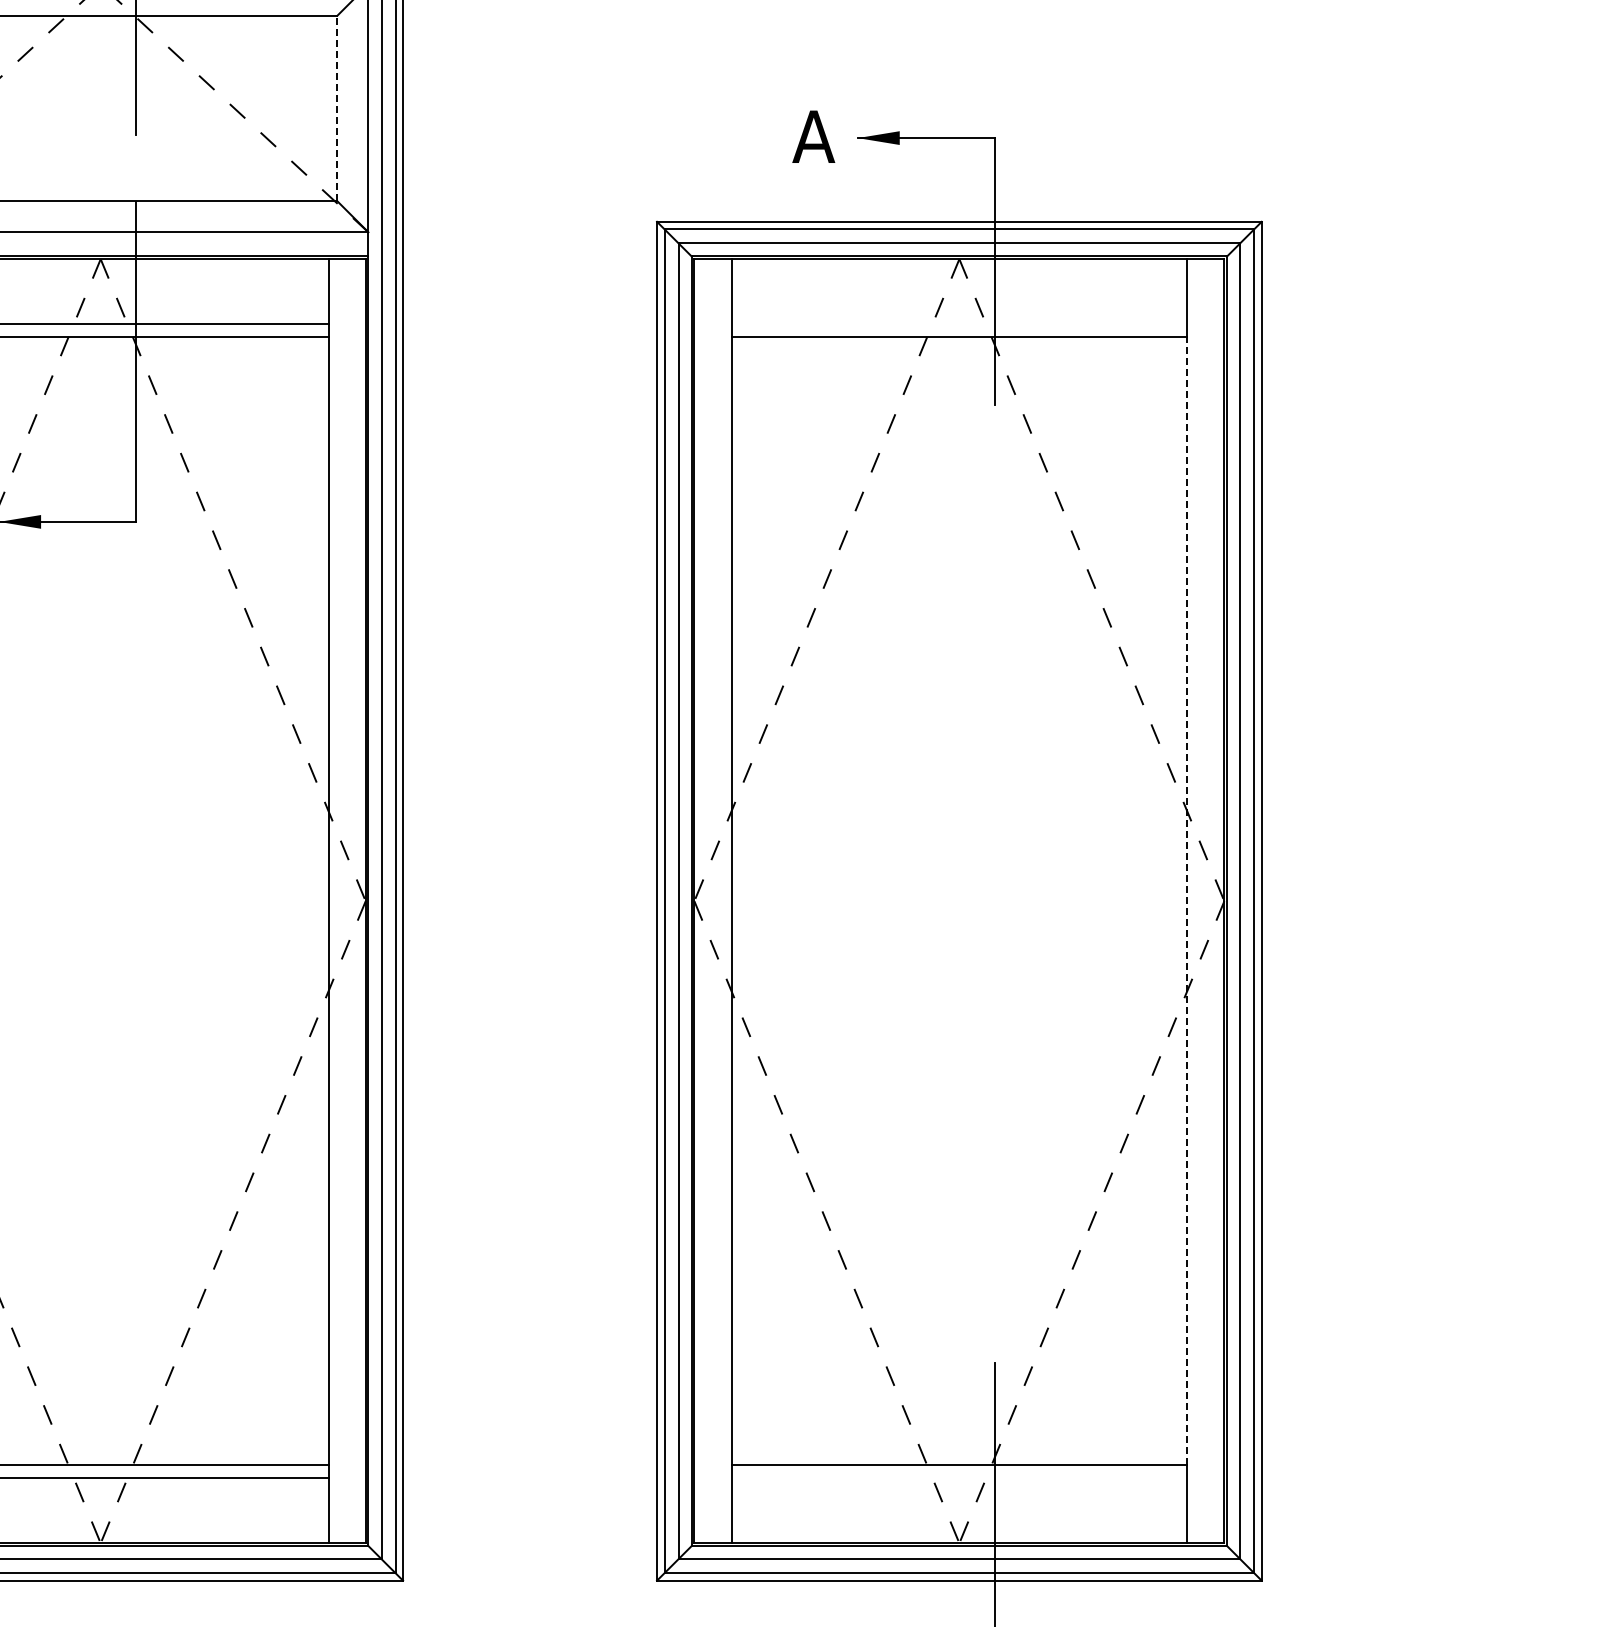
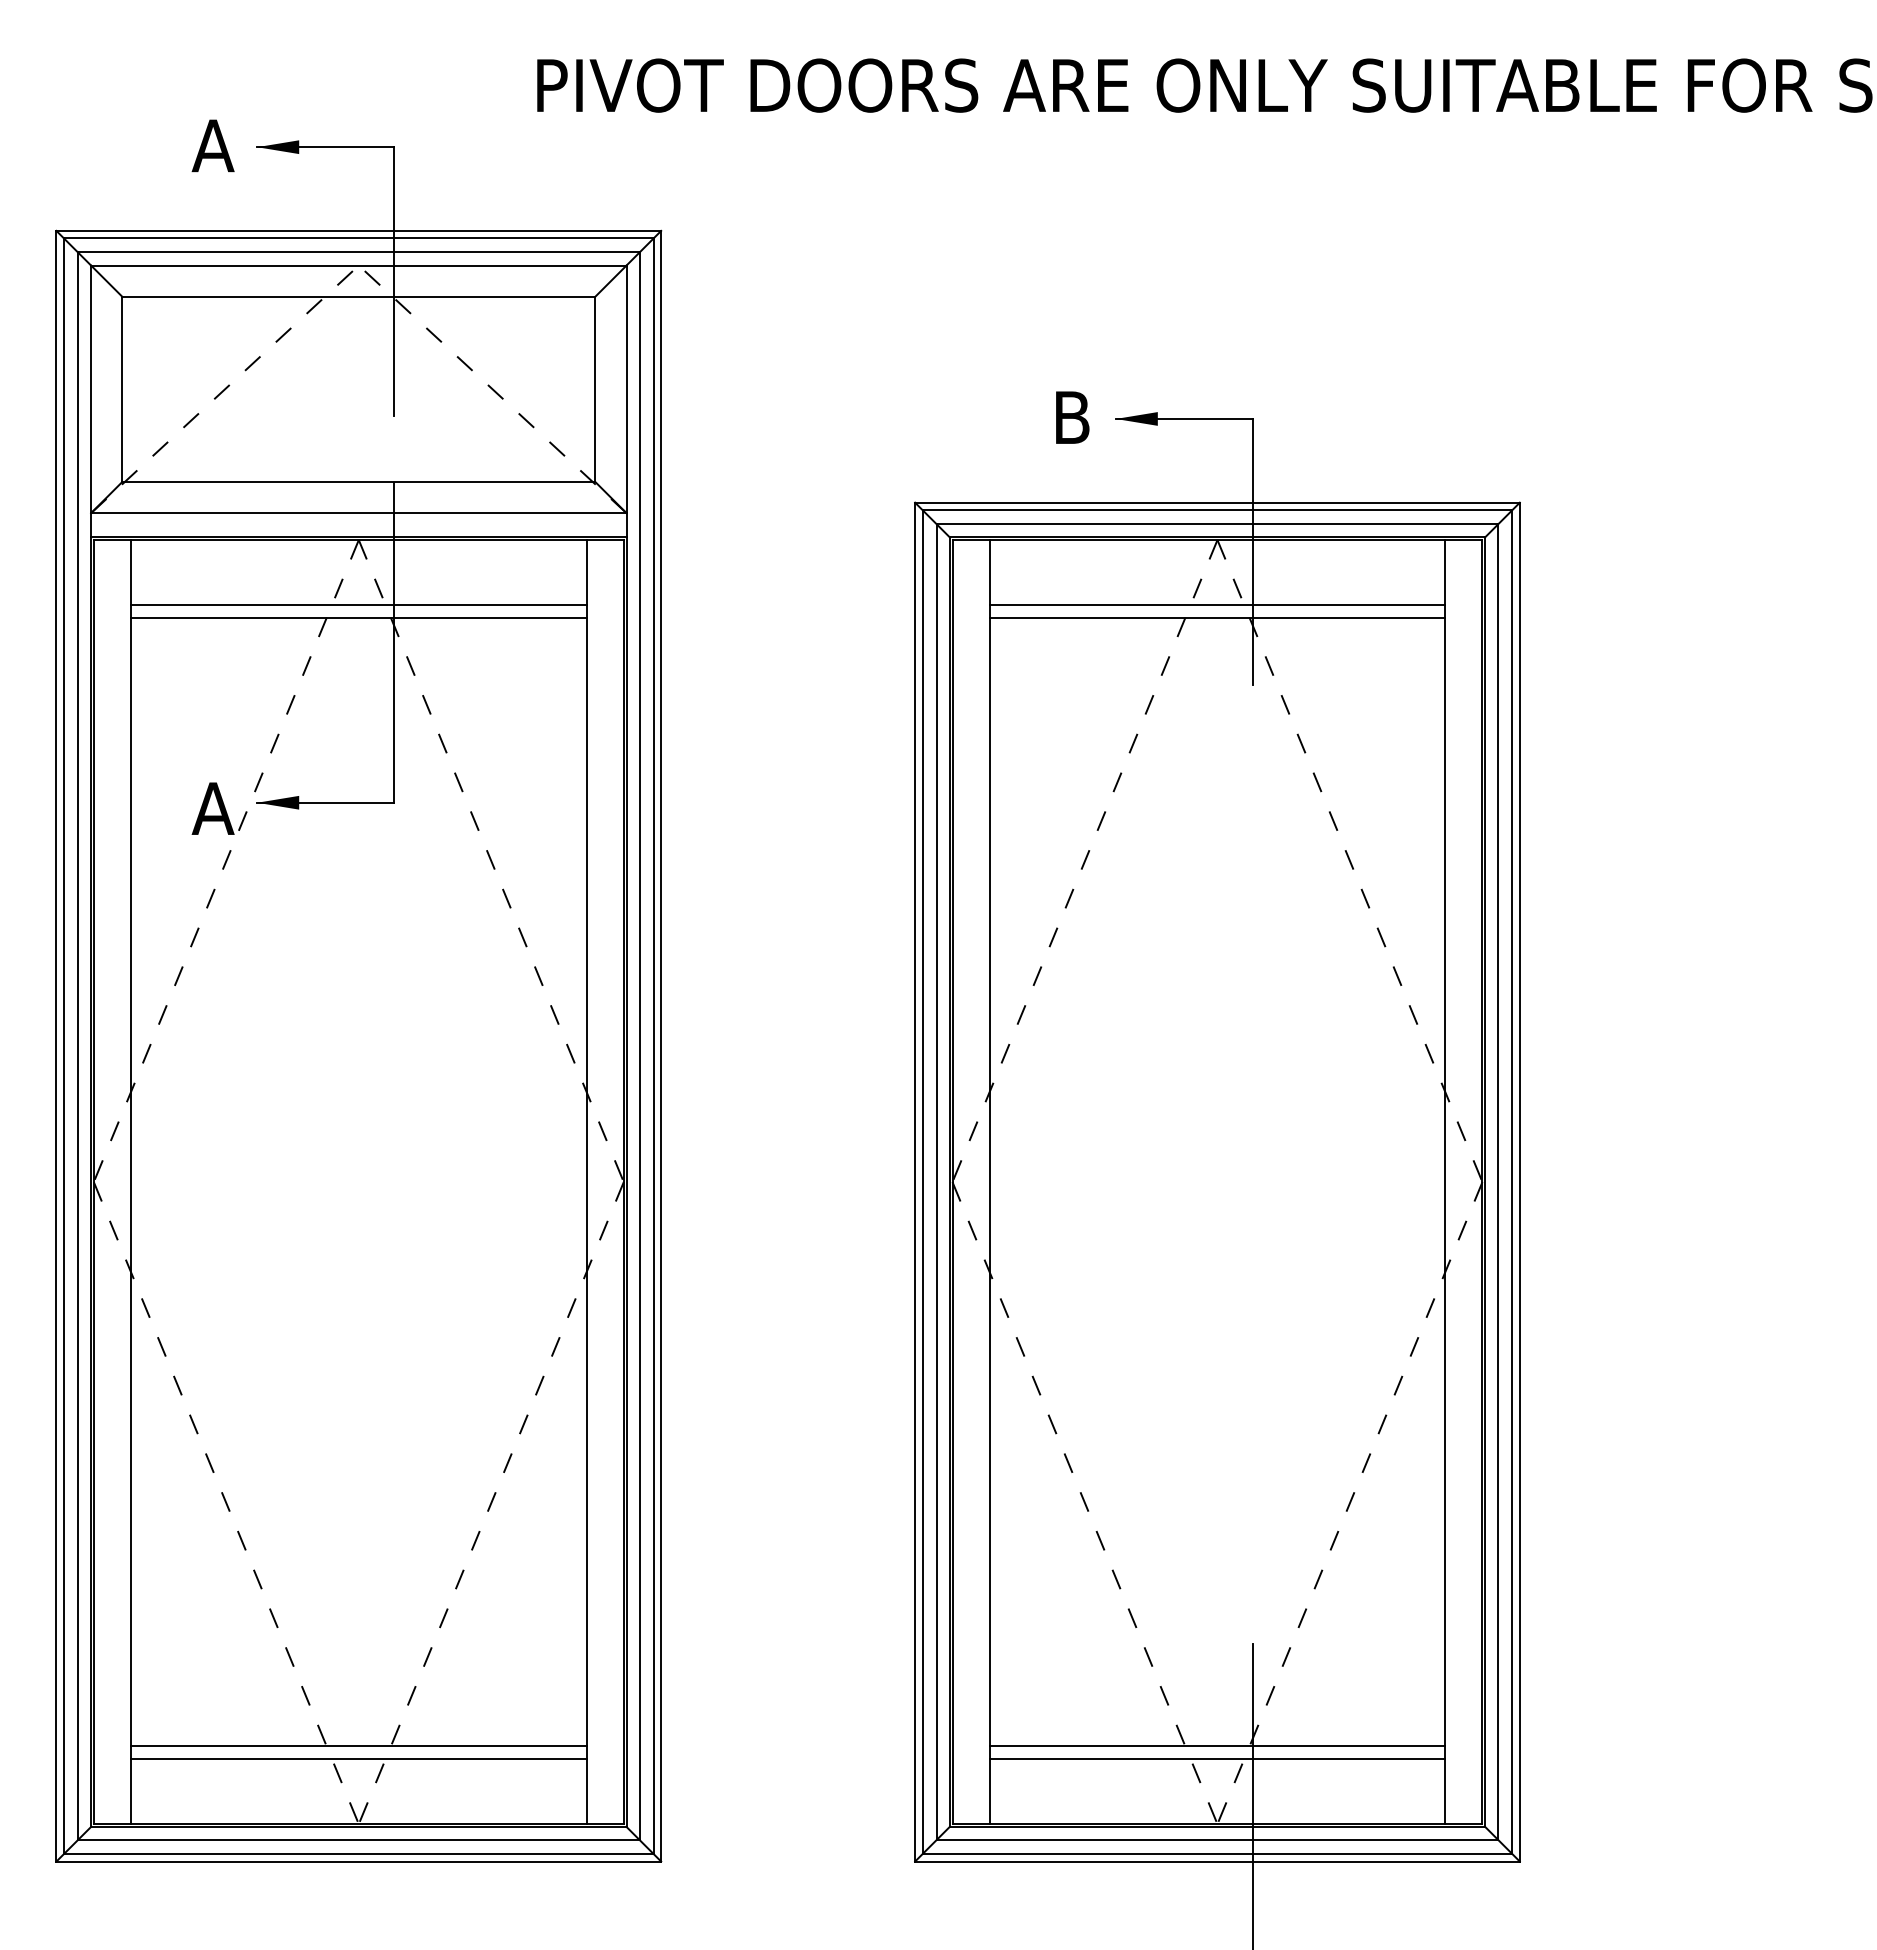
line: (337, 108) -> (595, 389), dashed -> solid
text: (813, 136) -> (1071, 417), A -> B
line: (959, 324) -> (1217, 605), added
line: (1187, 901) -> (1445, 1182), dashed -> solid
line: (959, 1477) -> (1217, 1758), added

